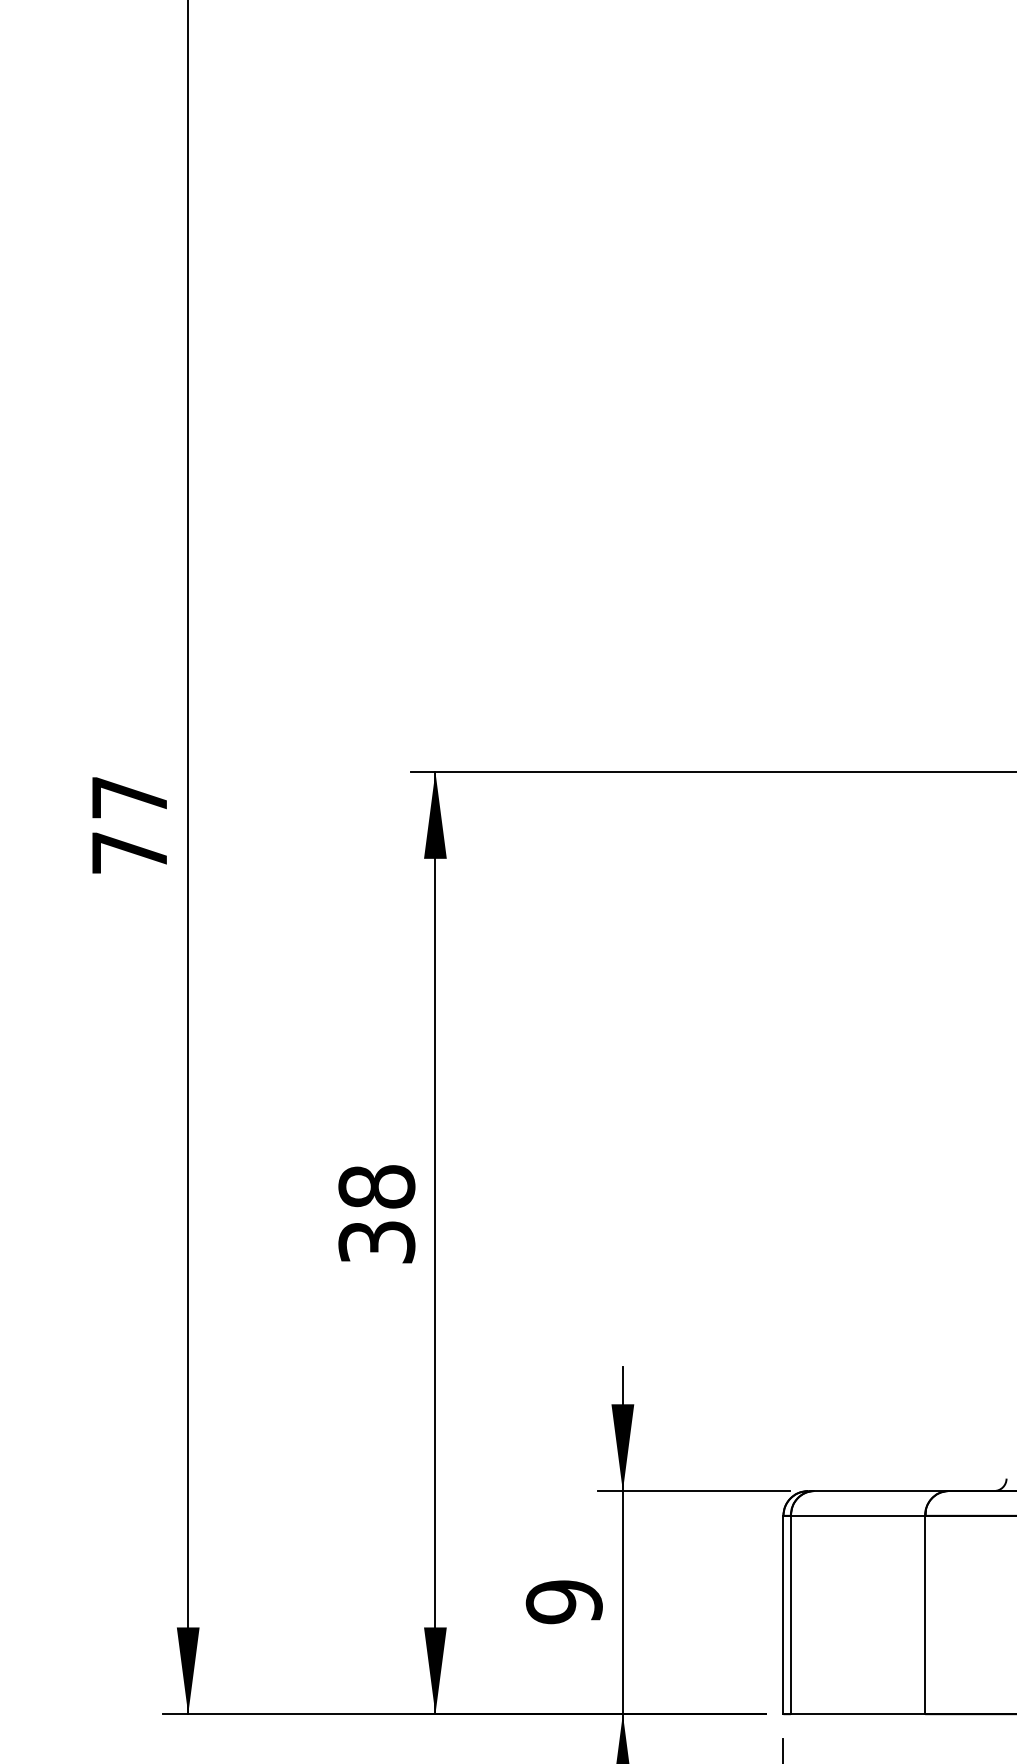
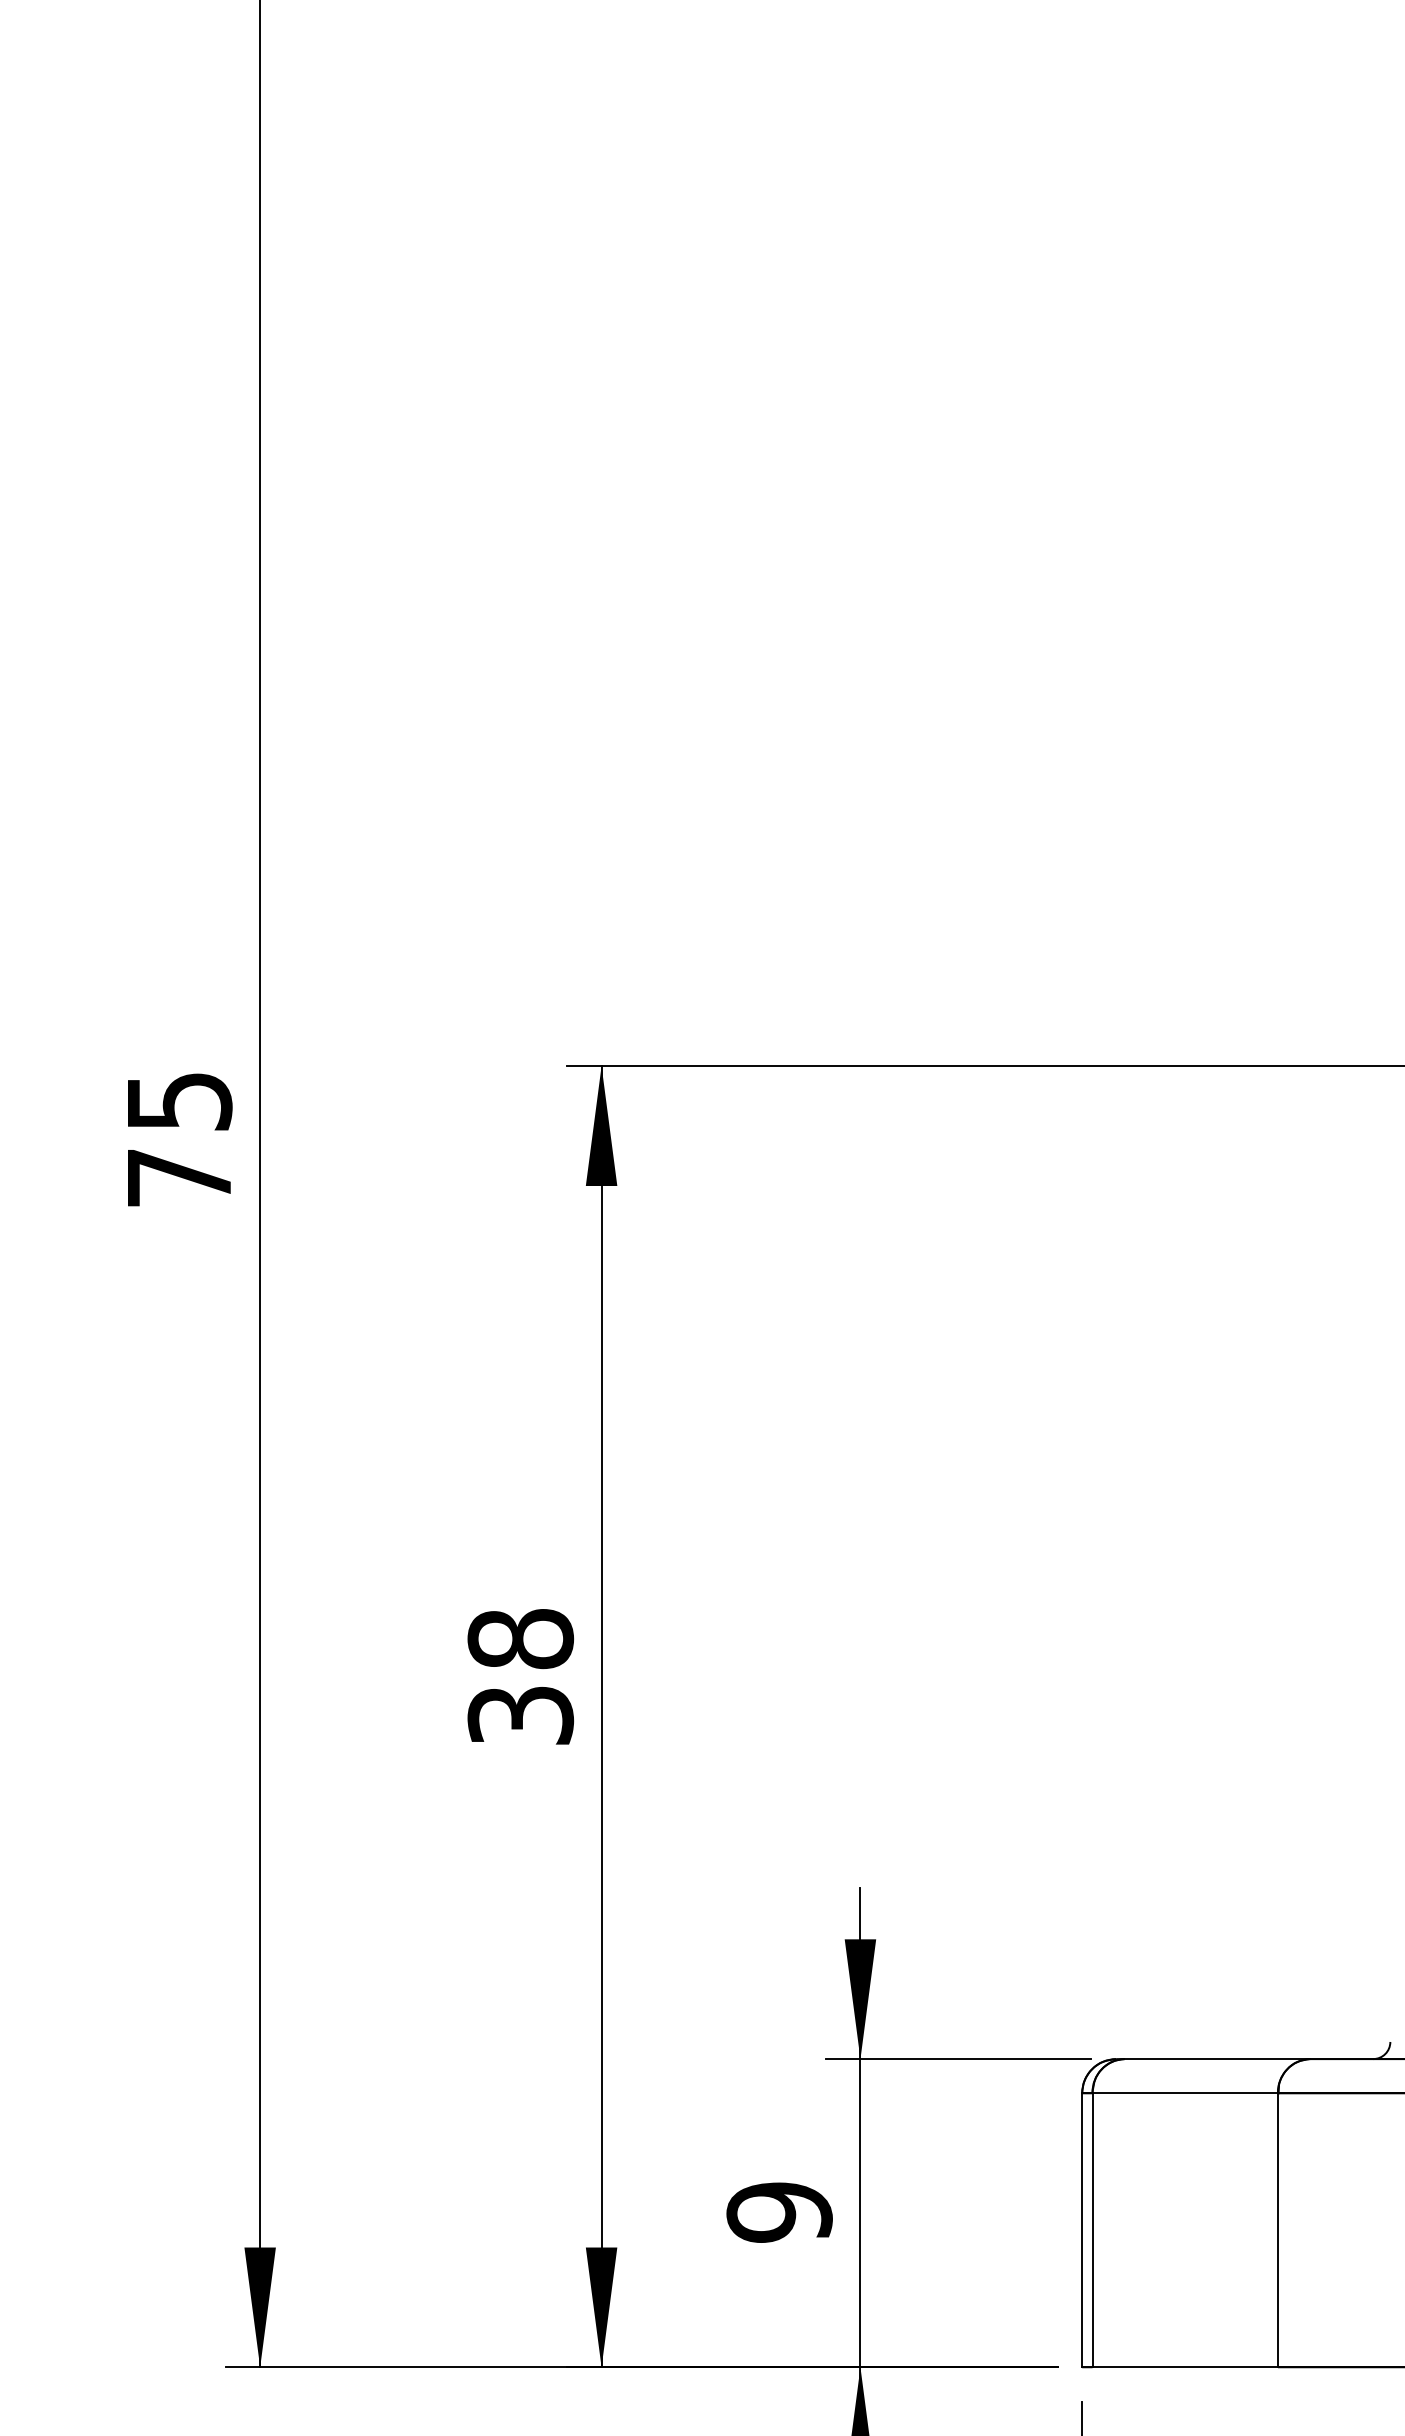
text: (130, 797) -> (180, 1101), 77 -> 75

